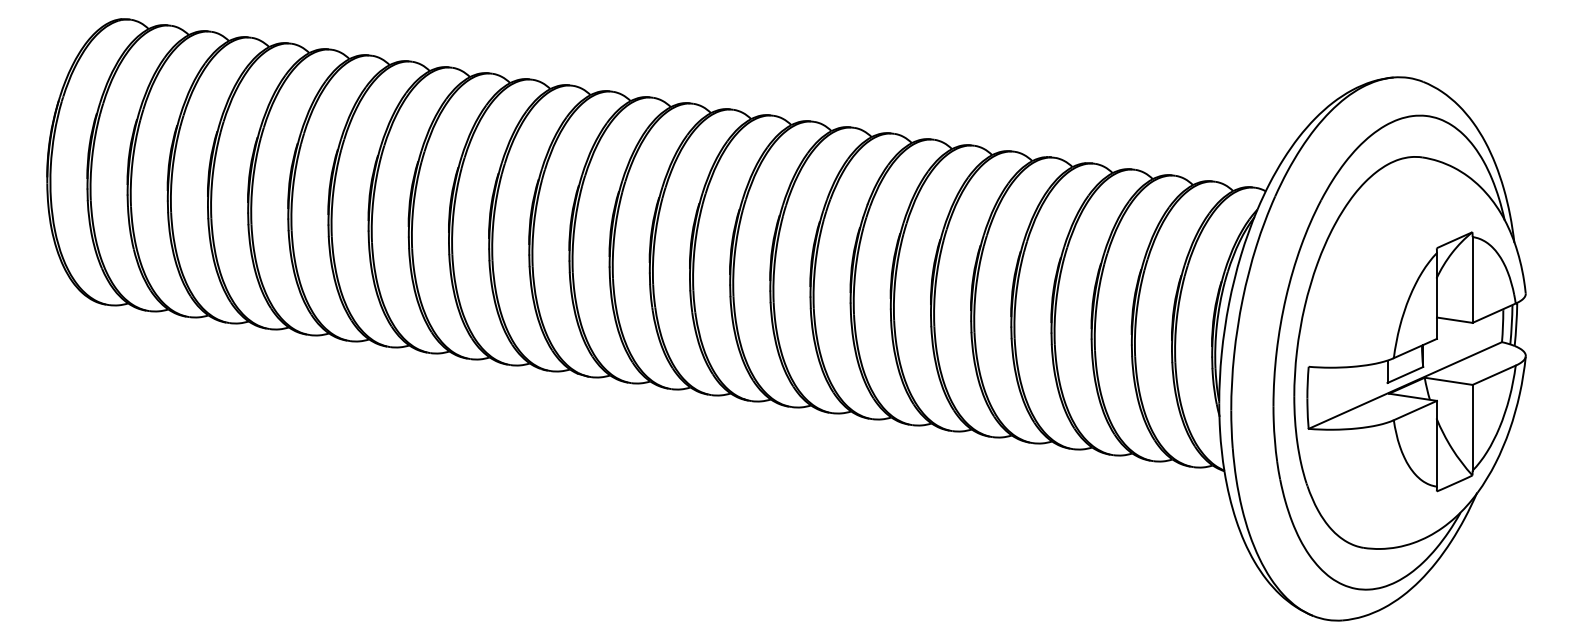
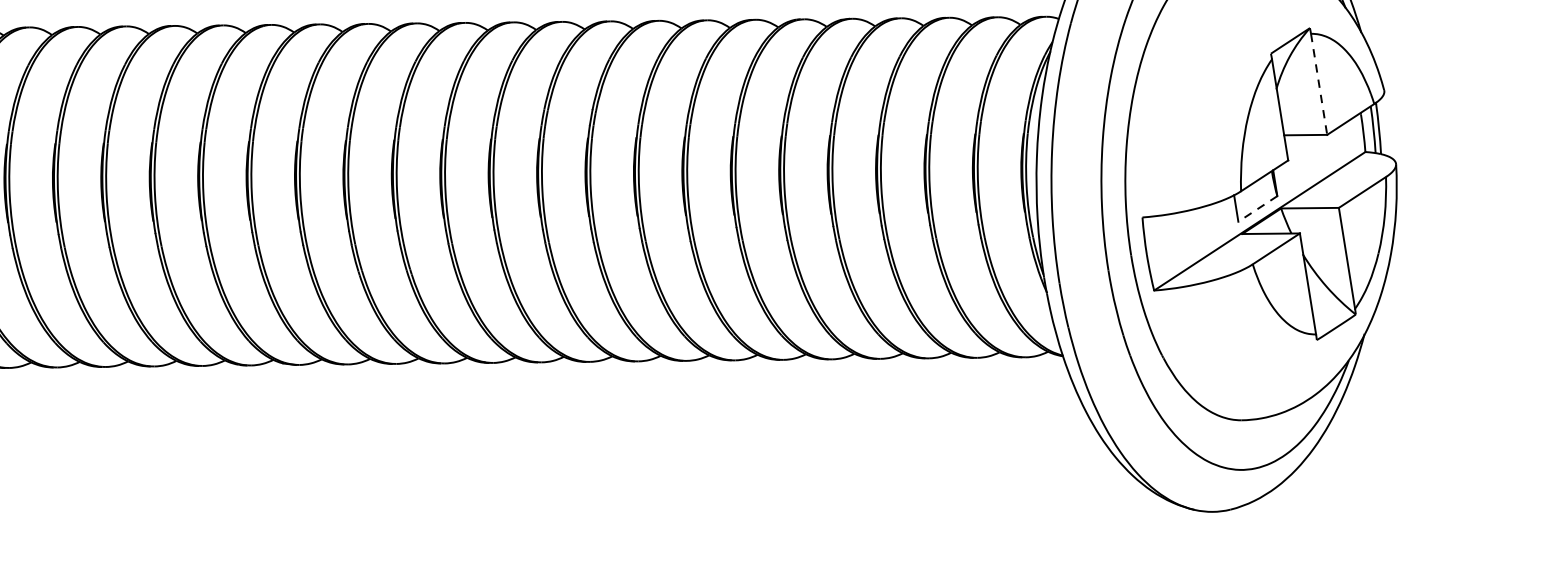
line: (1472, 279) -> (1318, 83), solid -> dashed
line: (1405, 375) -> (1258, 209), solid -> dashed

